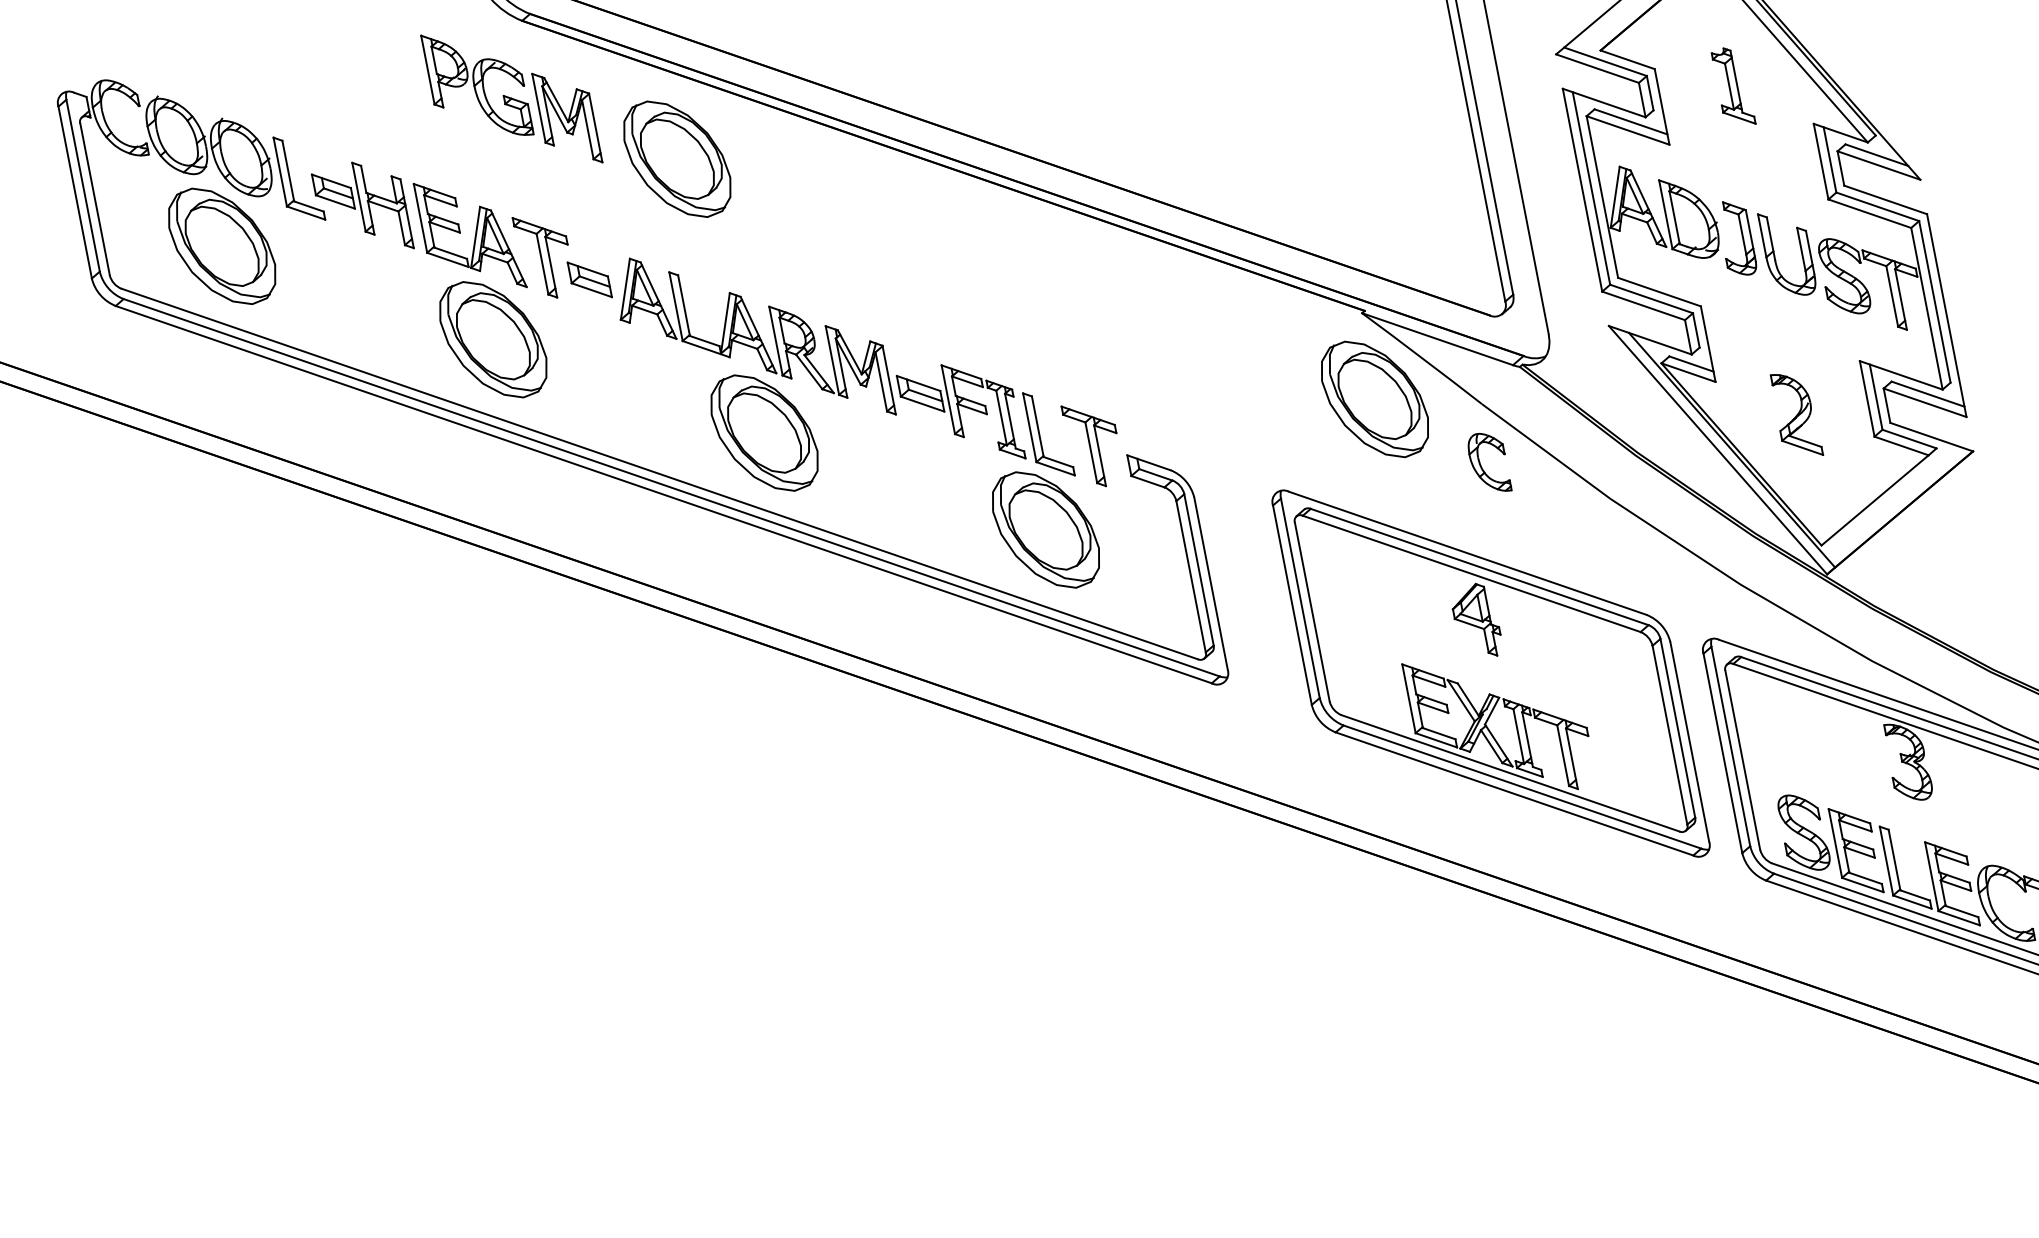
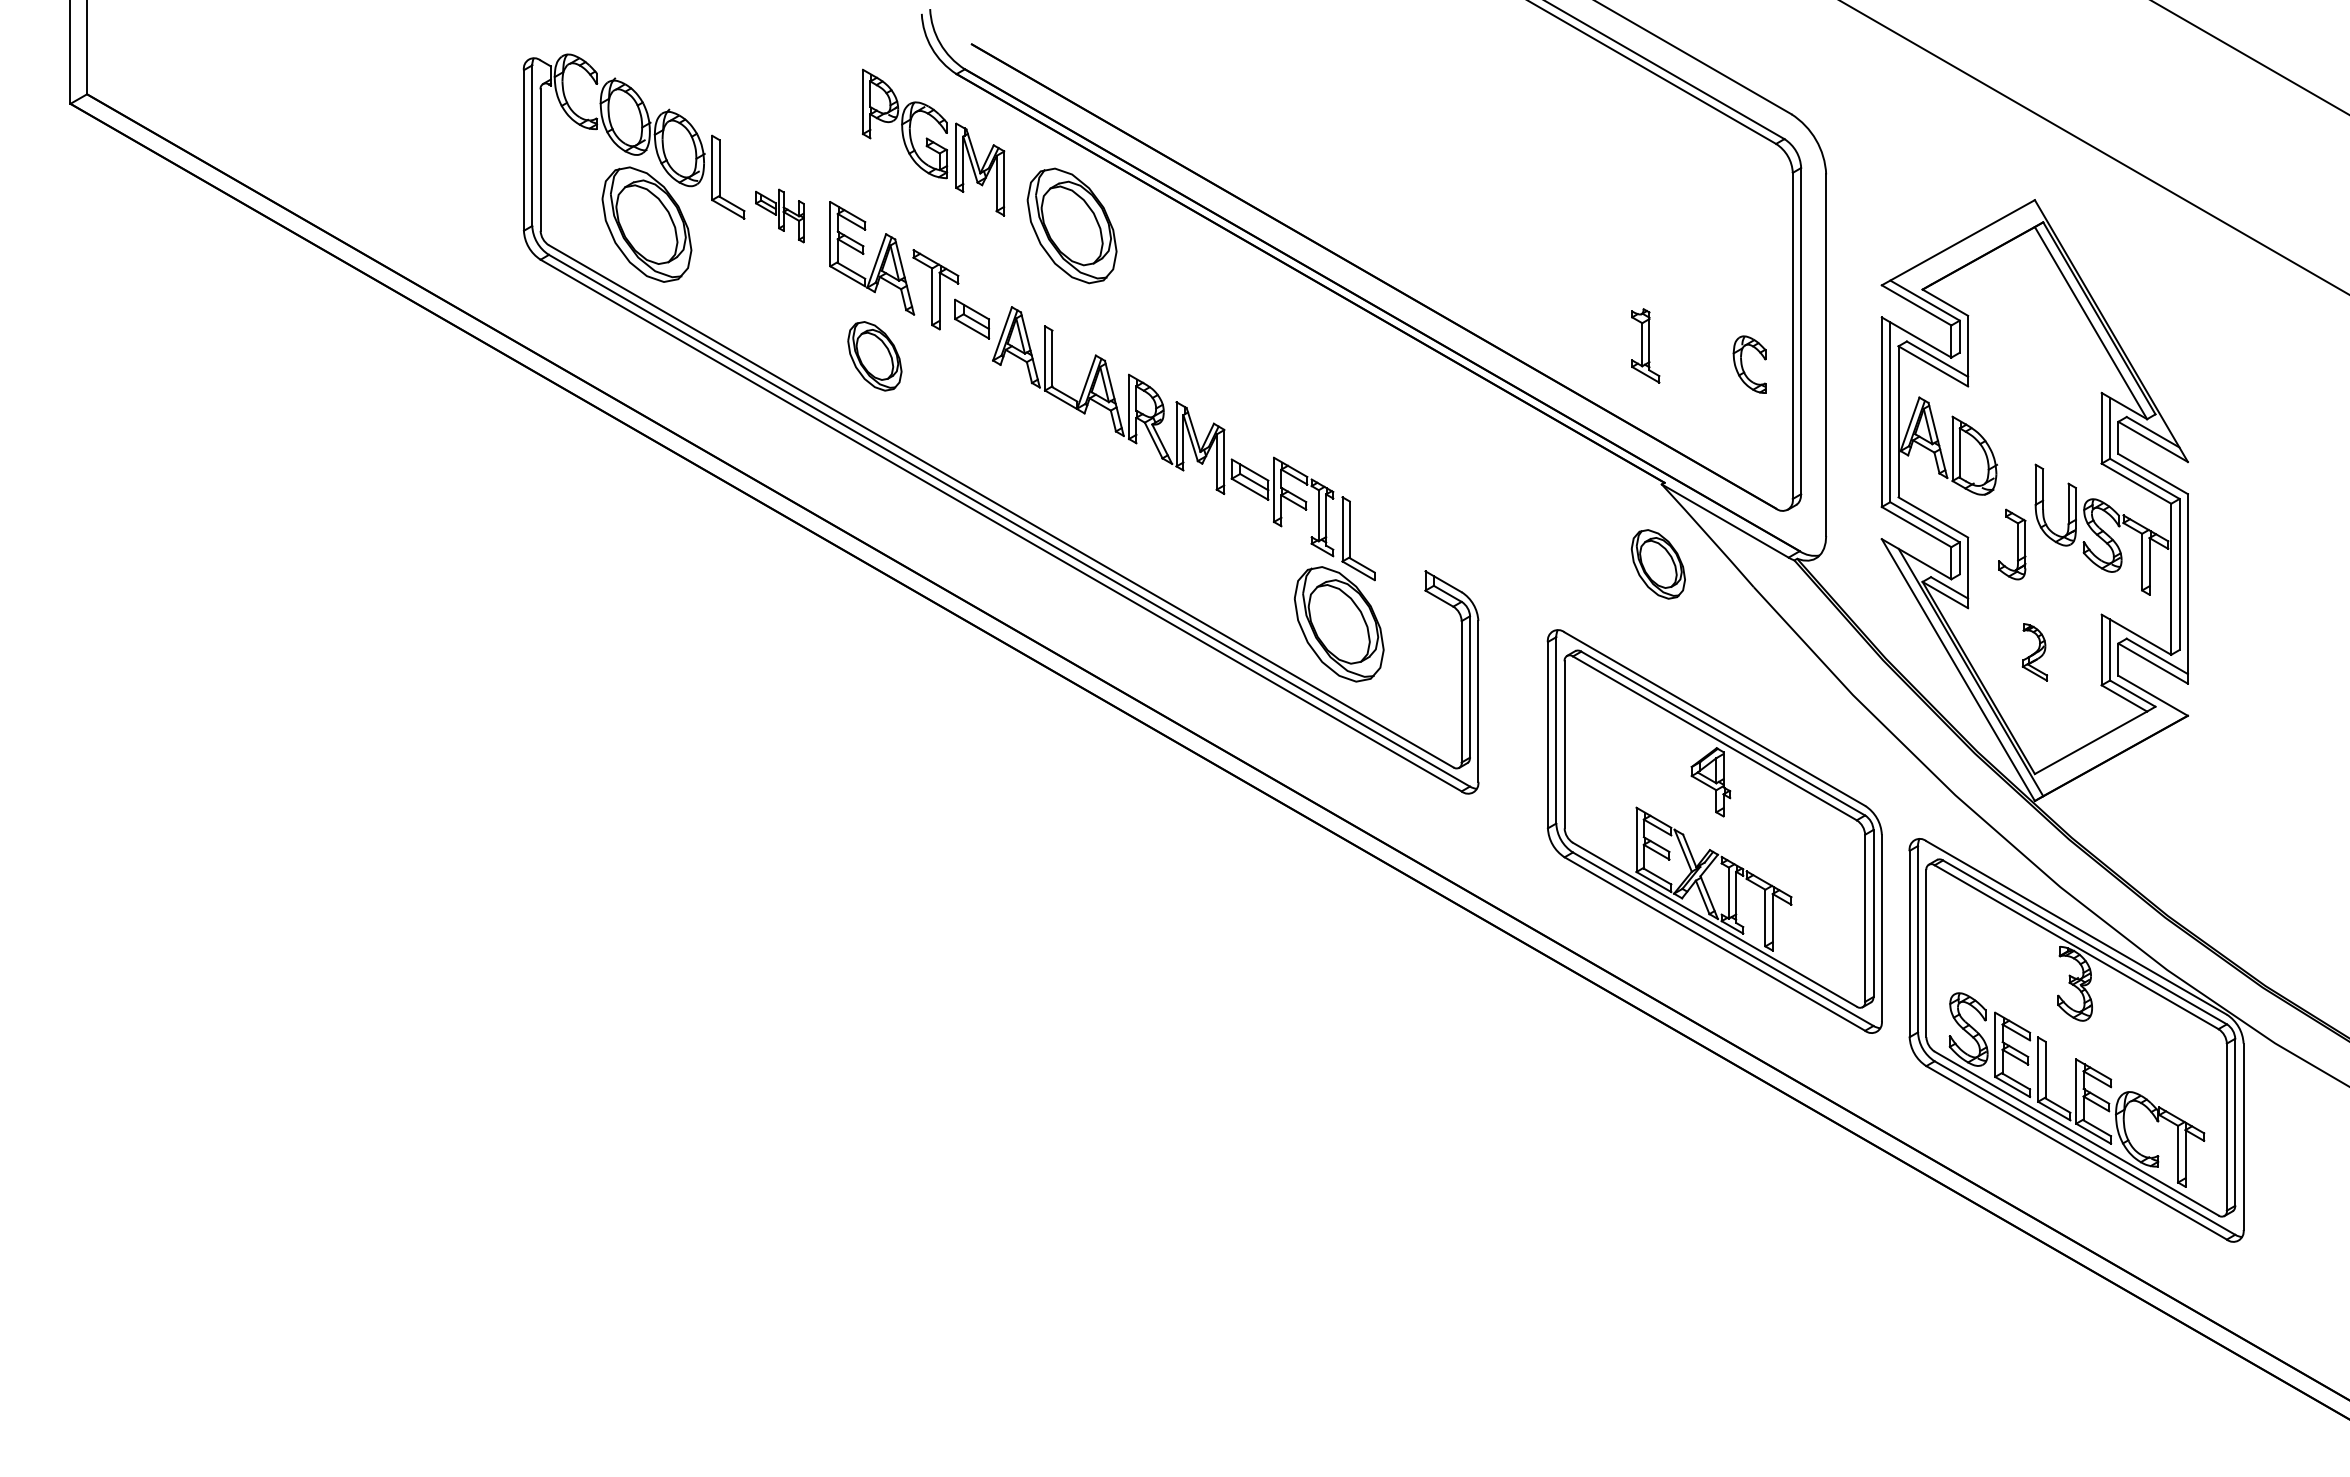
part: (1733, 86) -> (1645, 345), moved
part: (362, 208) -> (779, 215), size x0.6
part: (1736, 238) -> (2012, 544), moved
part: (493, 340) -> (874, 356), size x0.6
part: (1375, 399) -> (1658, 564), size x0.6
part: (1795, 415) -> (2034, 652), size x0.7
part: (764, 432) -> (1102, 487), removed
part: (1093, 444) -> (1396, 555), removed
part: (1482, 467) -> (1743, 367), moved

